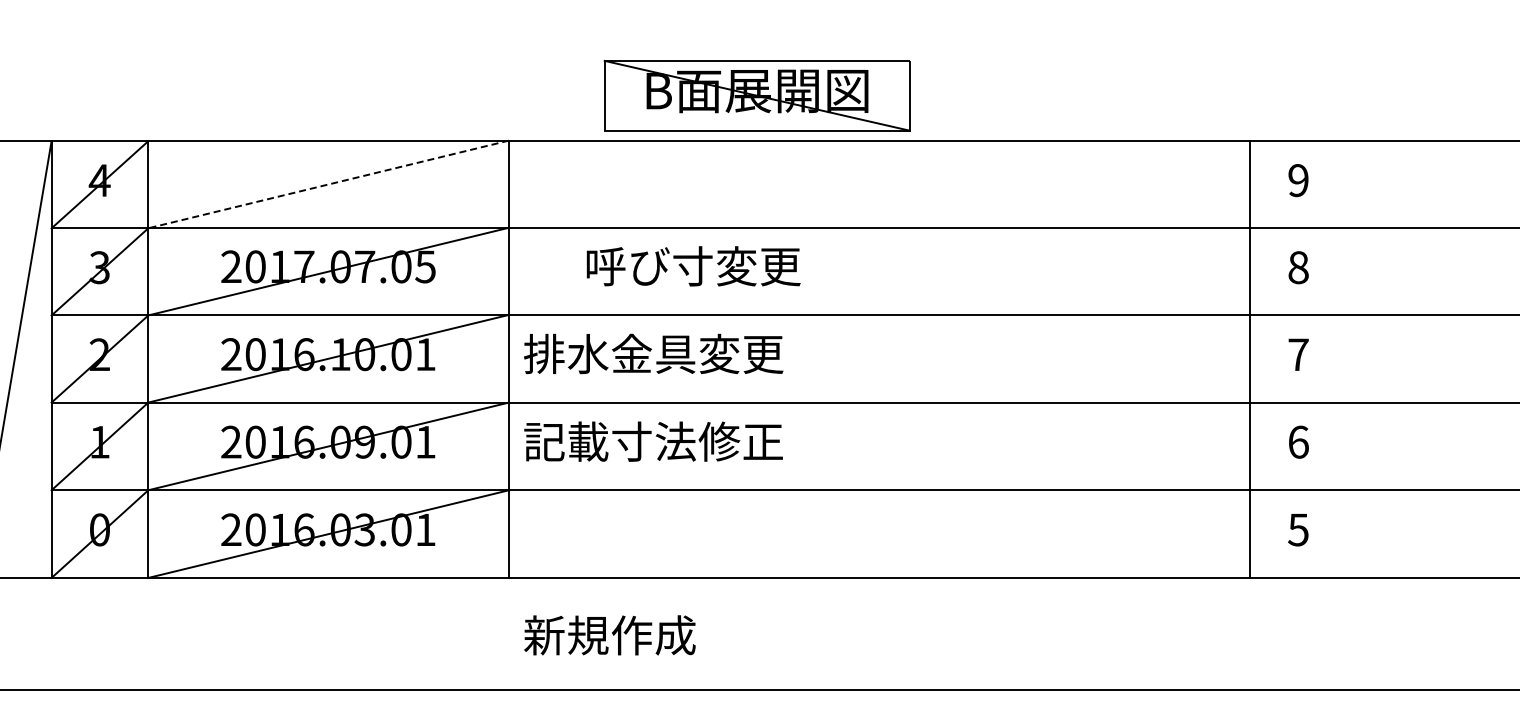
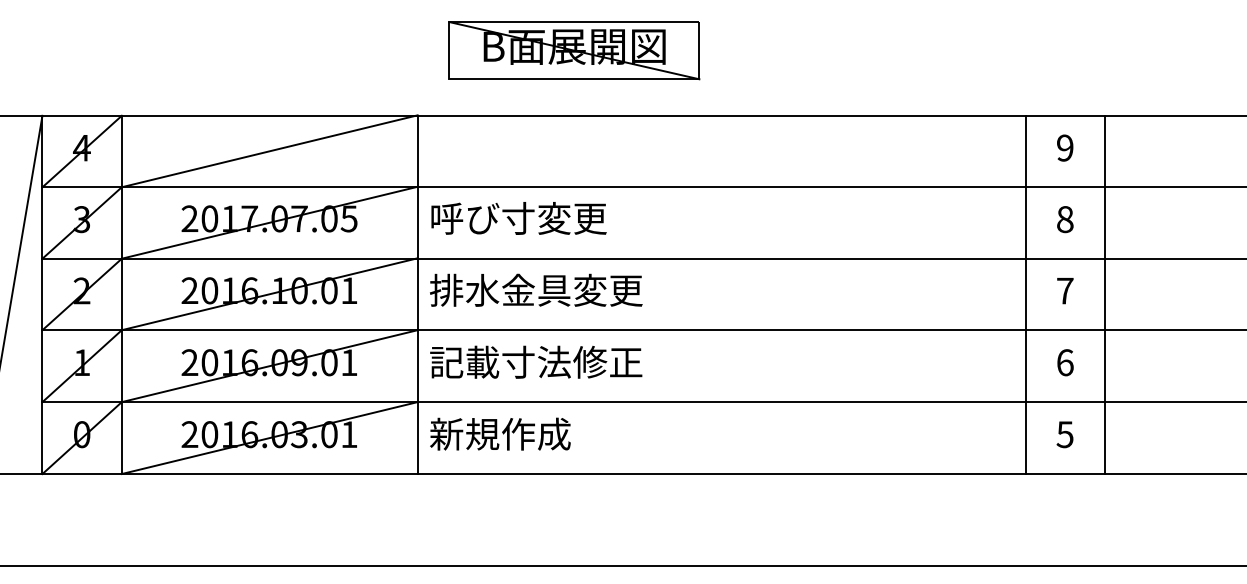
part: (756, 95) -> (573, 50), moved
line: (328, 184) -> (269, 151), dashed -> solid
text: (693, 266) -> (518, 218), moved
line: (1347, 359) -> (1105, 294), added
text: (609, 635) -> (500, 434), moved

